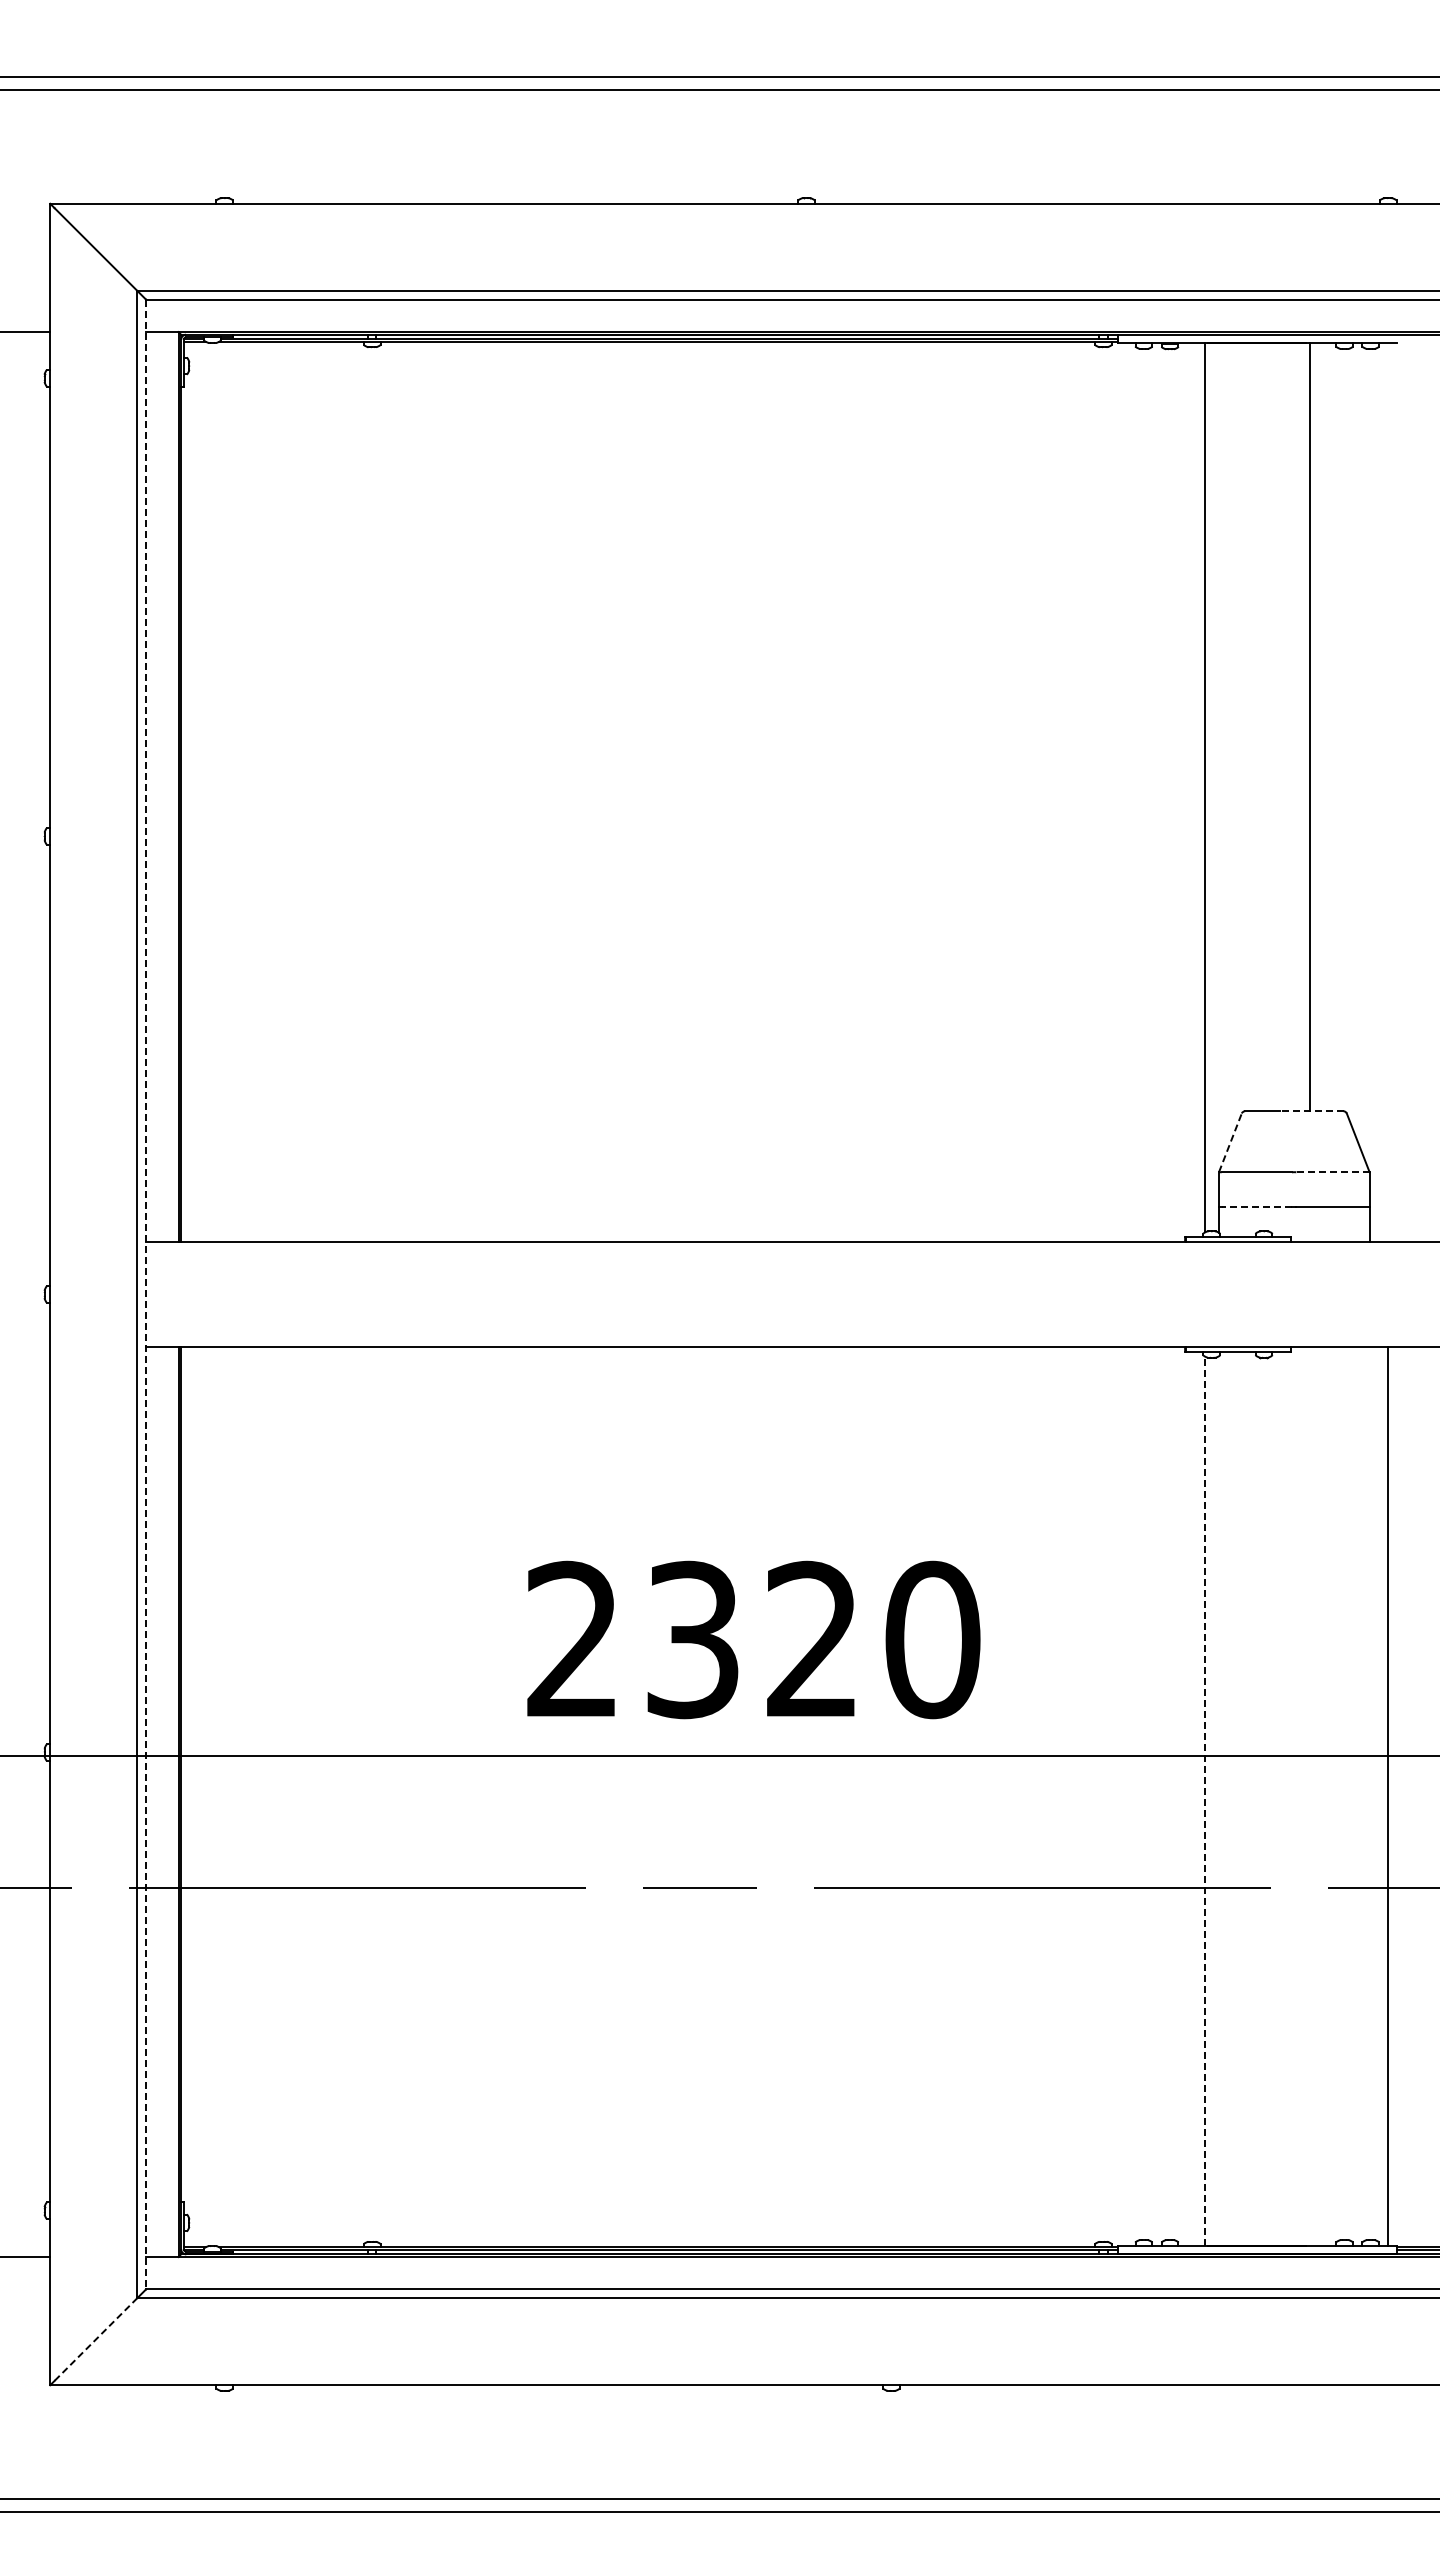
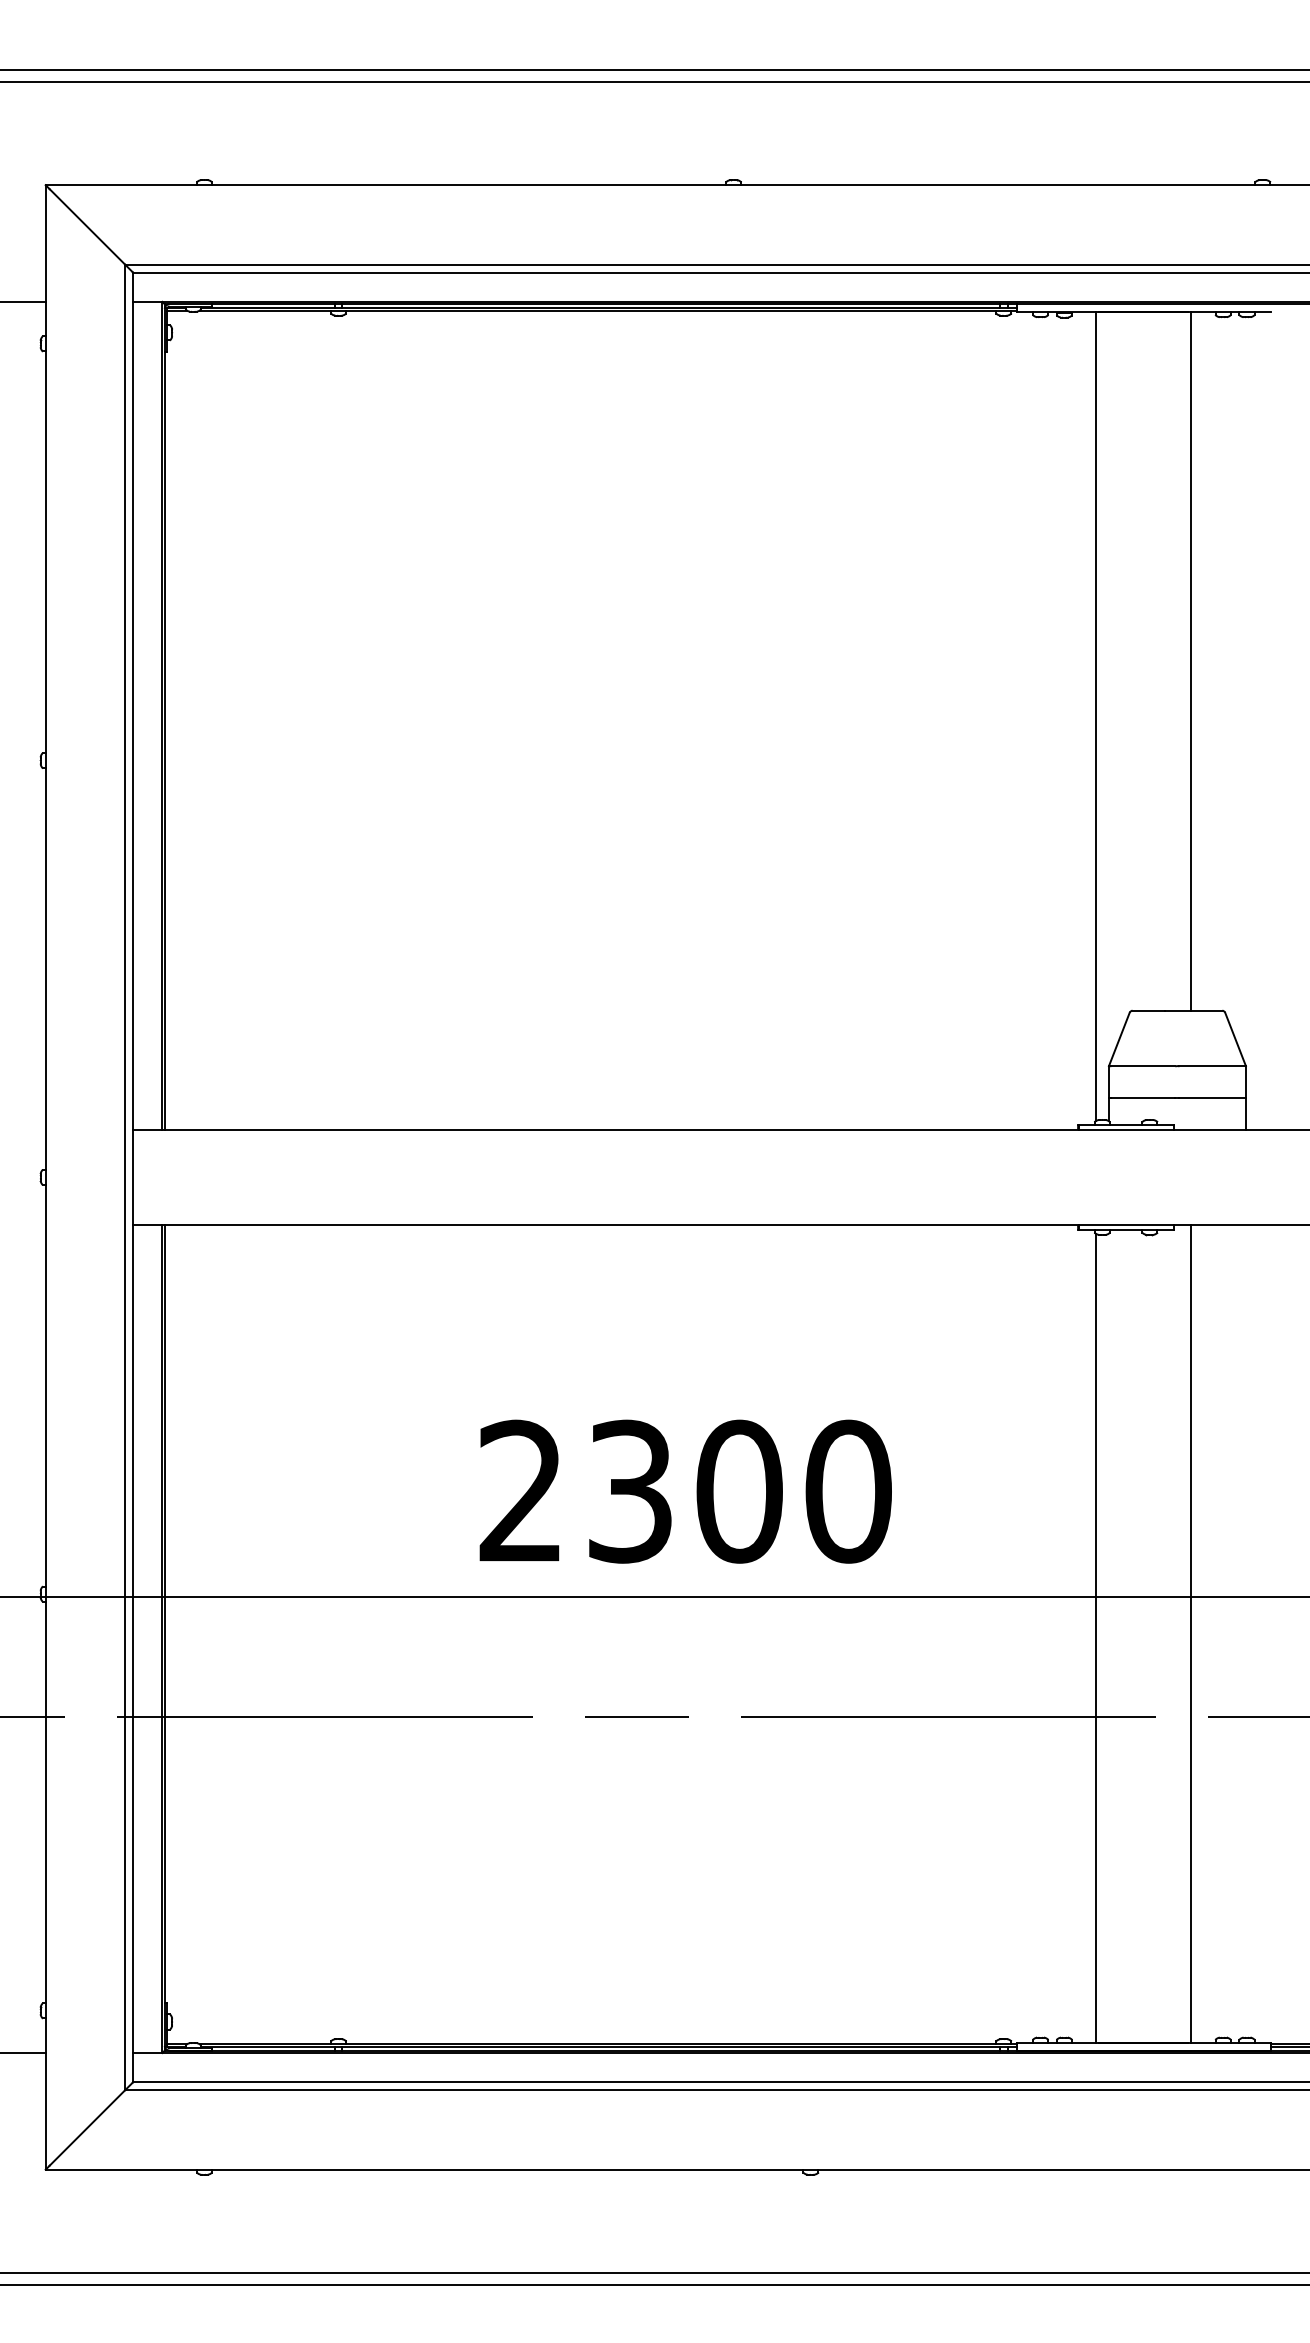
line: (1311, 1111) -> (1193, 1010), dashed -> solid
line: (1230, 1142) -> (1119, 1039), dashed -> solid
line: (1332, 1172) -> (1212, 1066), dashed -> solid
line: (1256, 1207) -> (1143, 1098), dashed -> solid
line: (146, 1294) -> (133, 1177), dashed -> solid
text: (812, 1639) -> (739, 1491), 2320 -> 2300
line: (1387, 1795) -> (1191, 1633), moved
line: (1204, 1801) -> (1095, 1638), dashed -> solid
line: (96, 2339) -> (87, 2128), dashed -> solid

